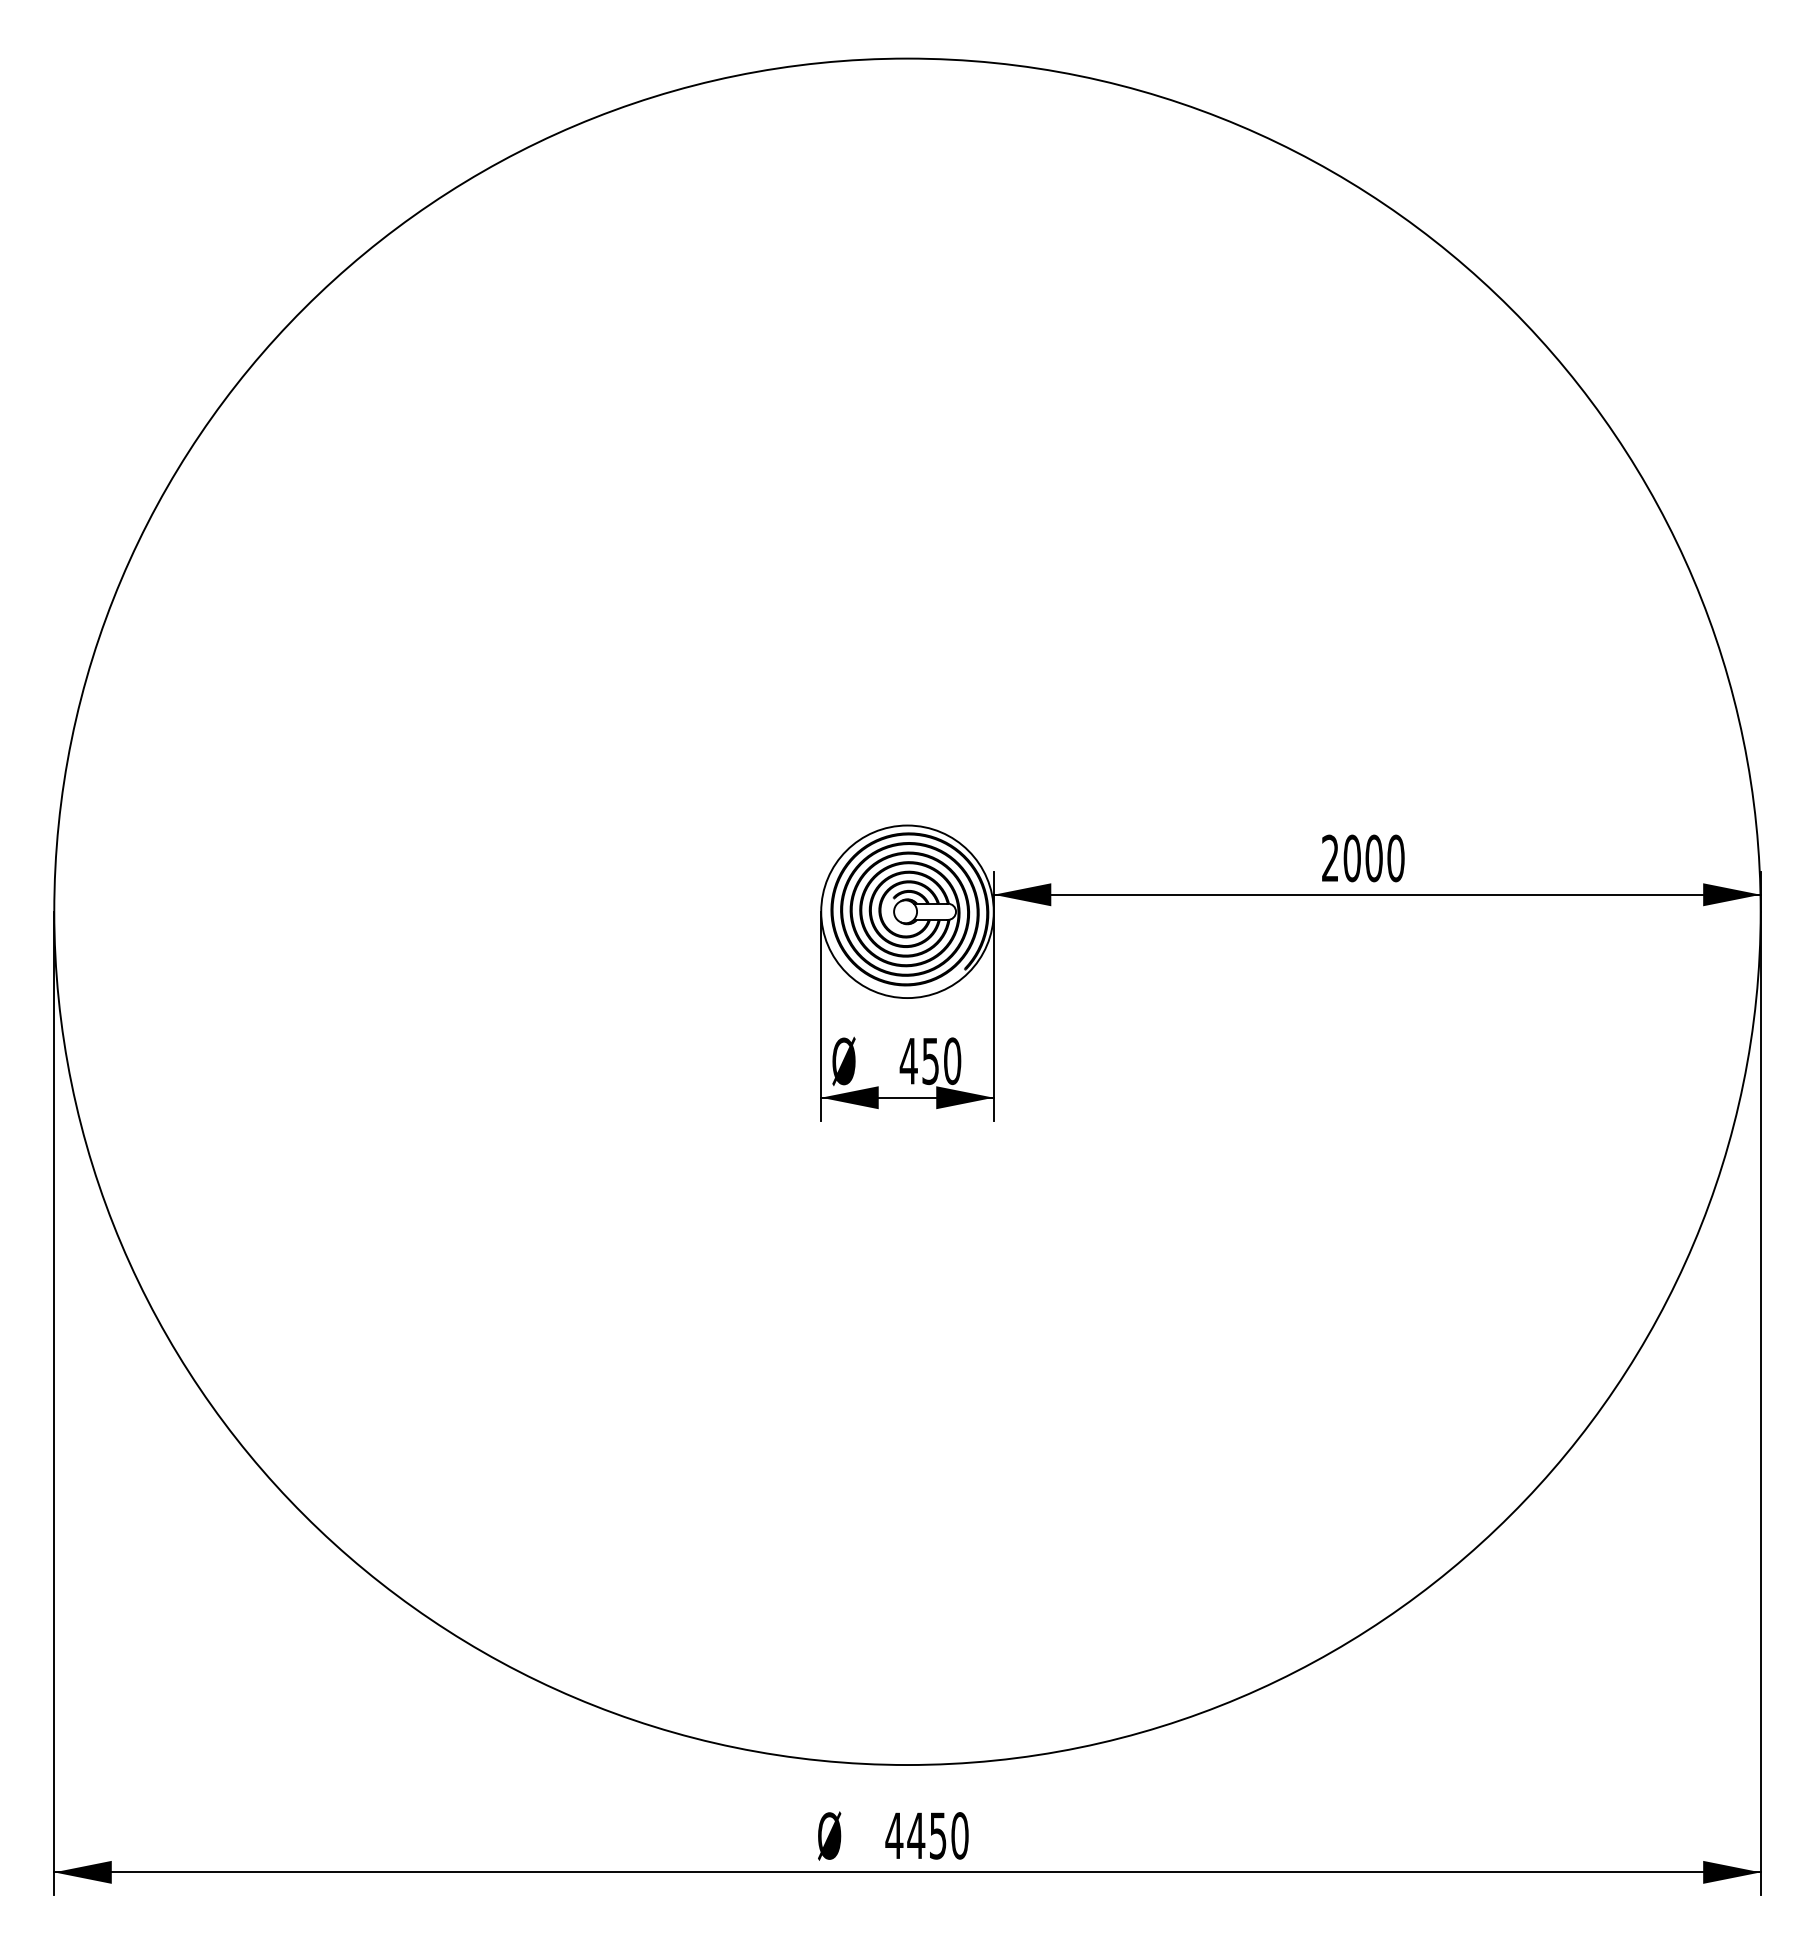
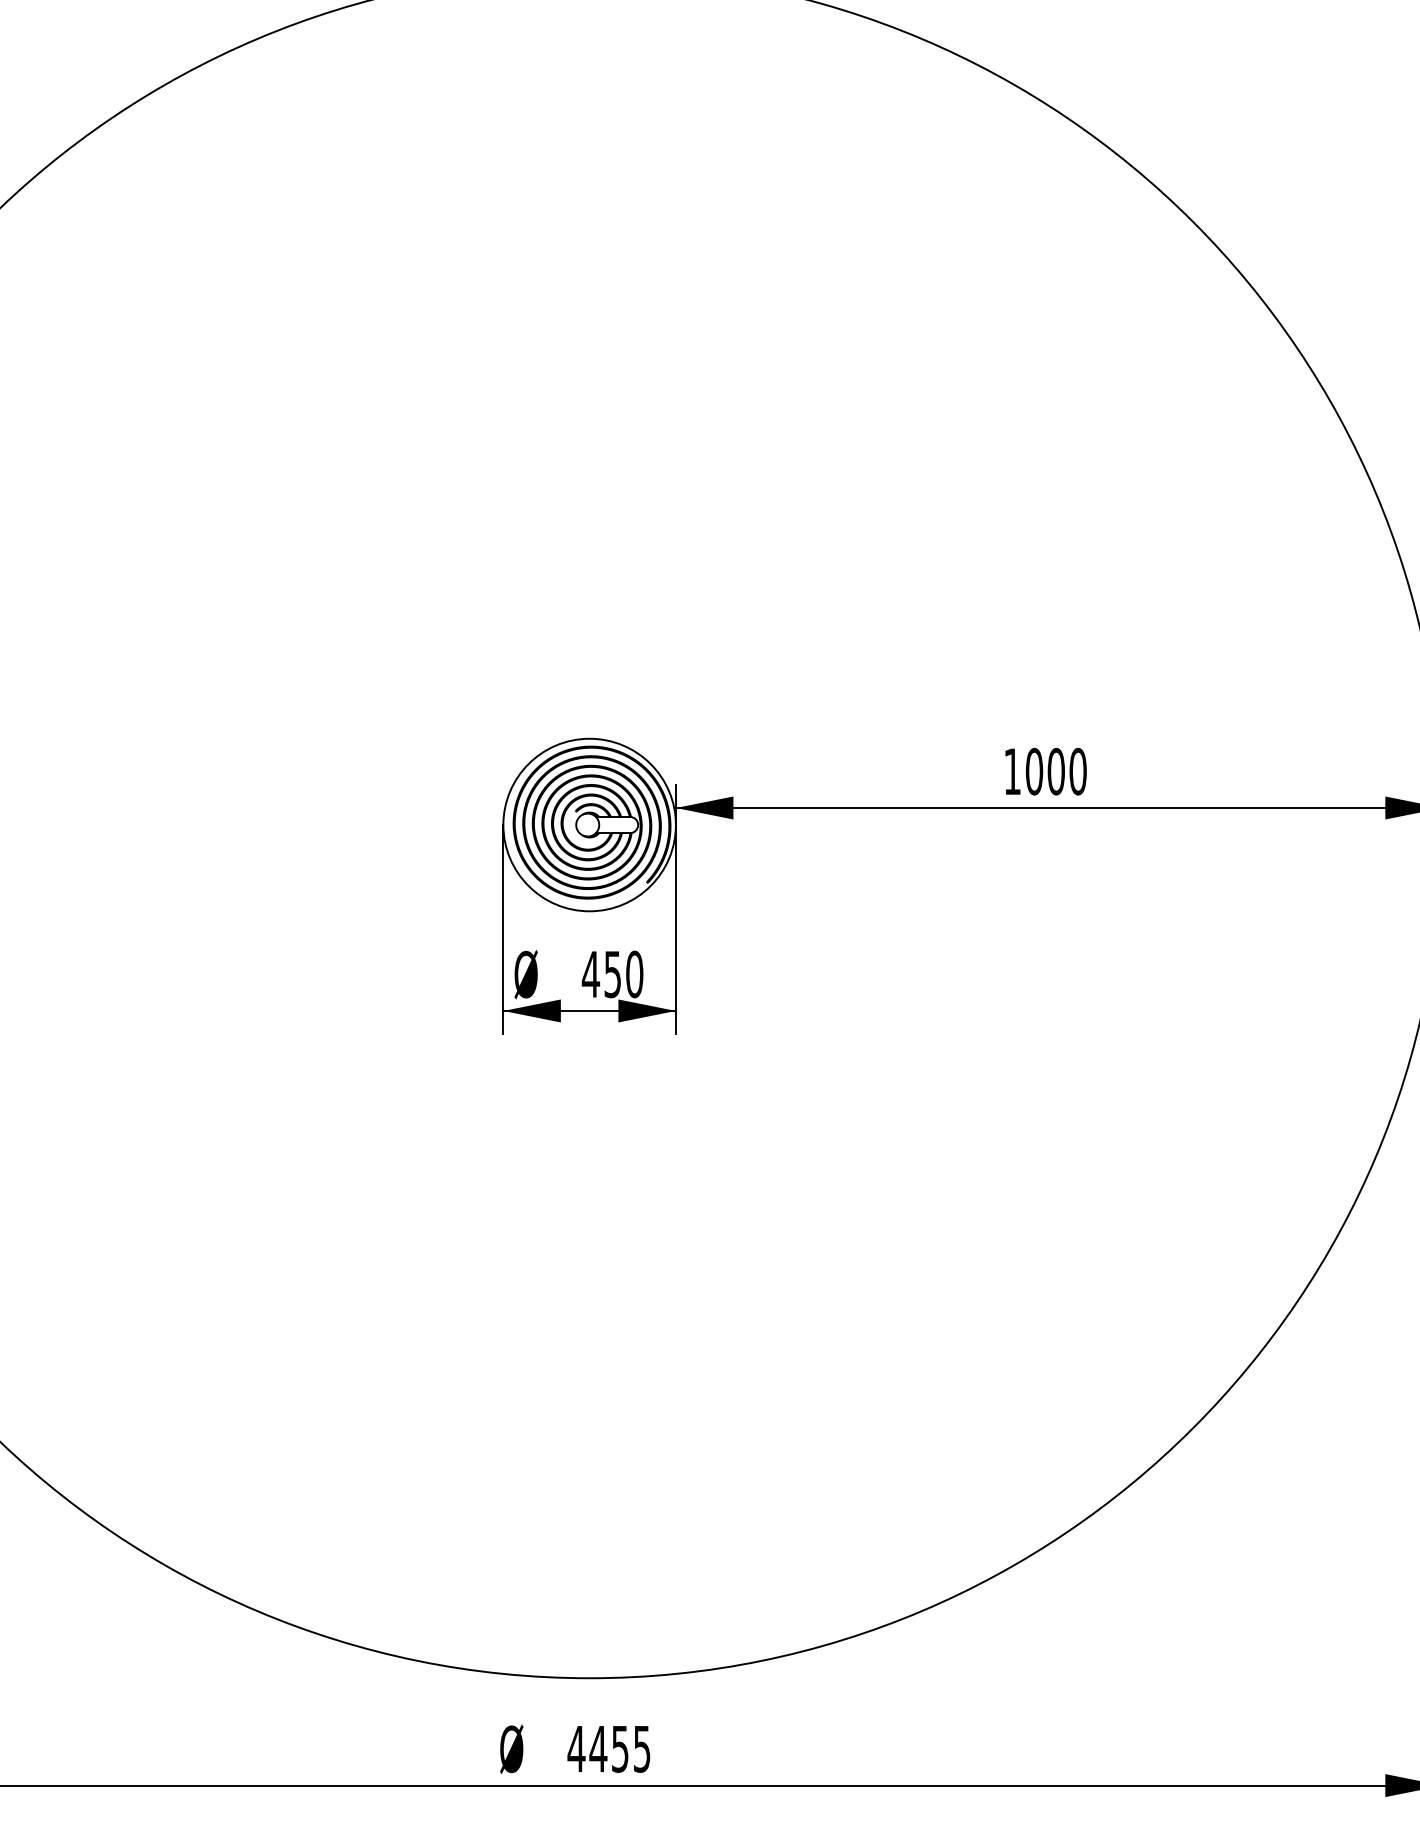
text: (1330, 857) -> (1012, 770), 2000 -> 1000
text: (959, 1835) -> (641, 1748), 4450 -> 4455

